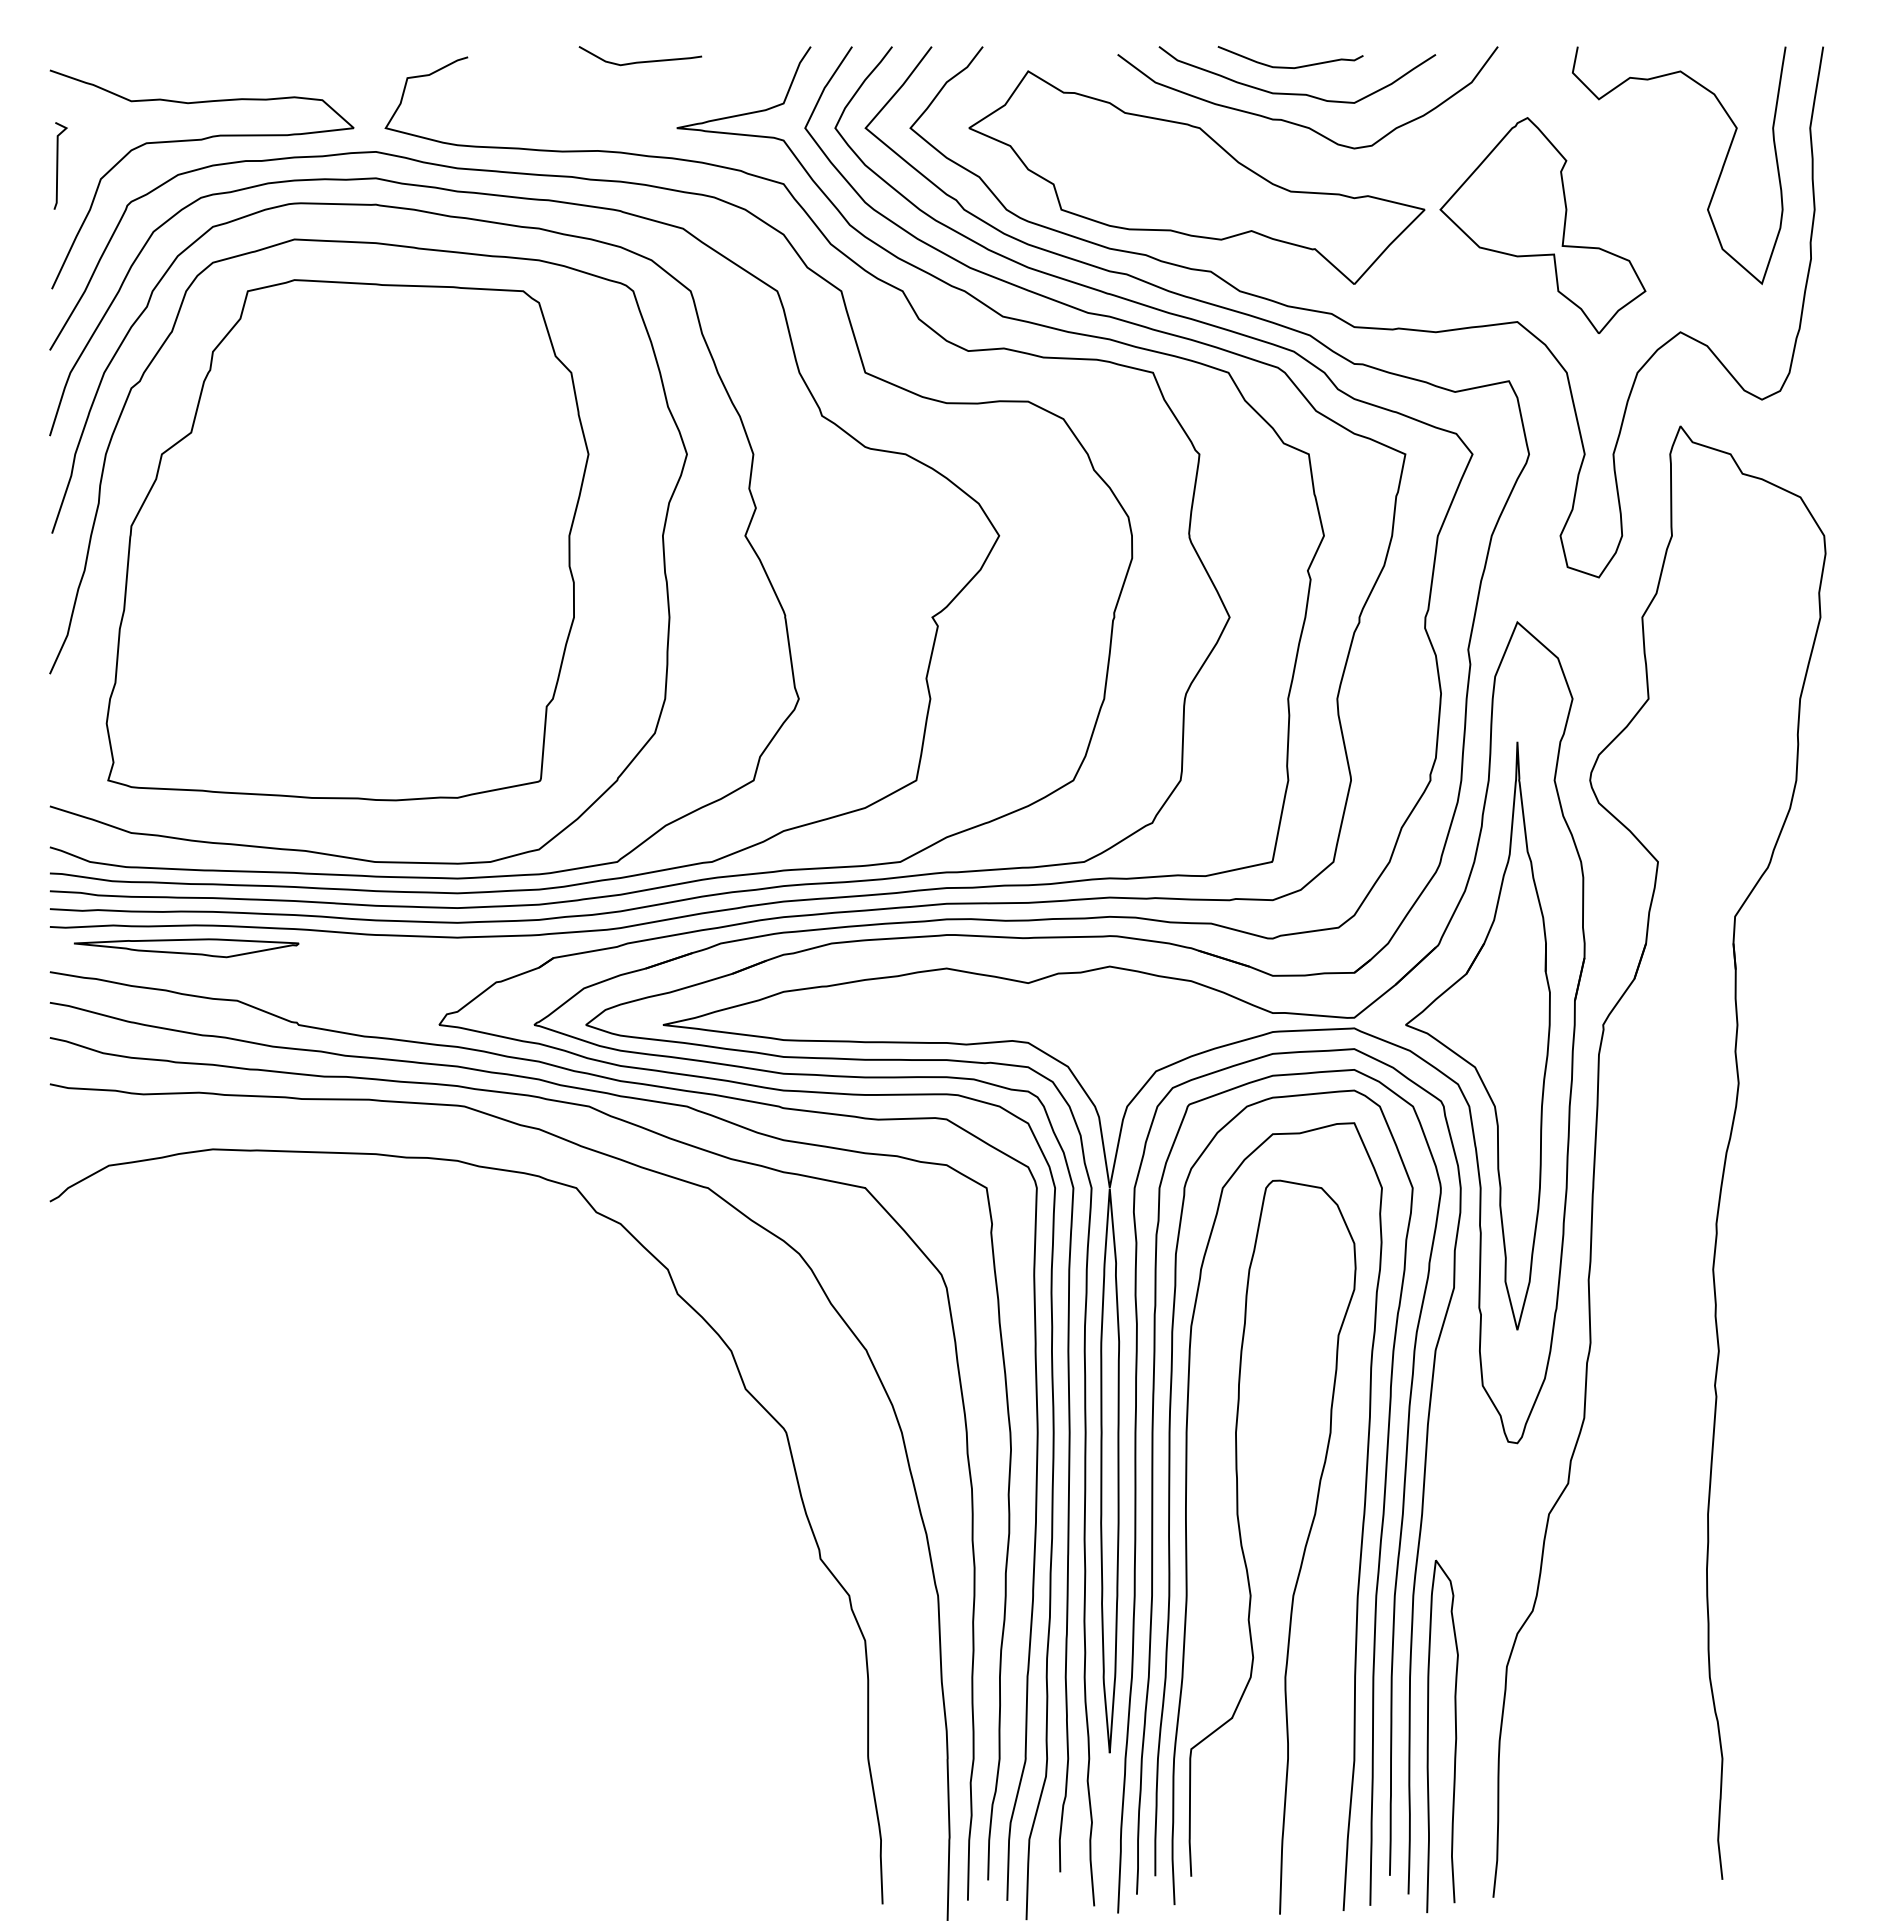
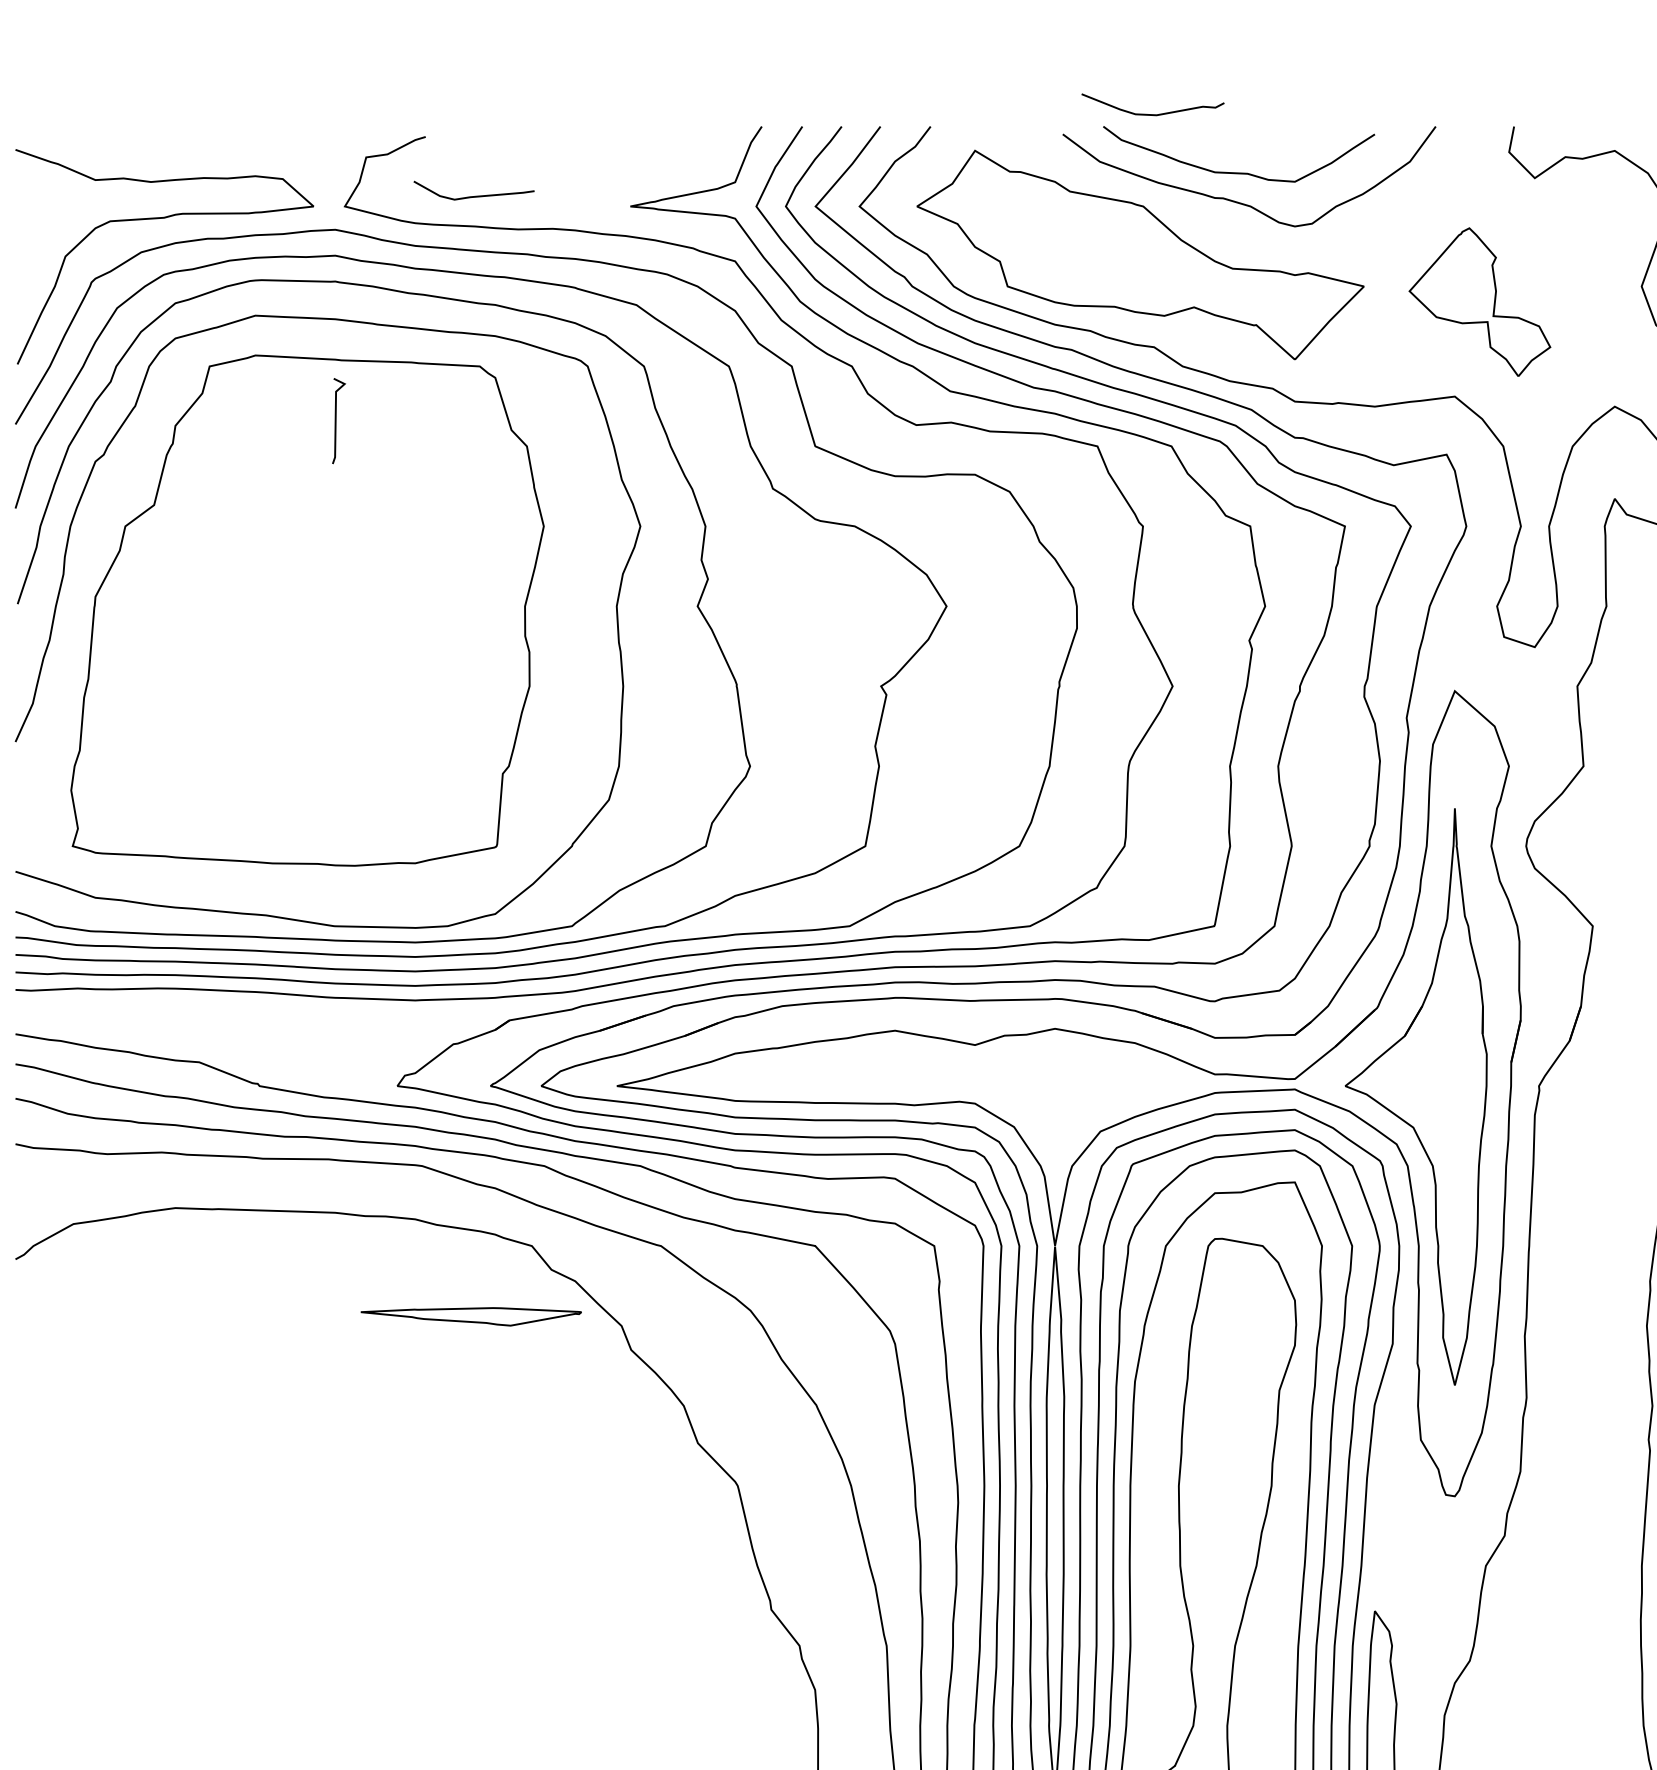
curve: (640, 61) -> (474, 196), moved
curve: (1286, 66) -> (1148, 113), moved
line: (58, 165) -> (336, 420), moved
part: (1542, 225) -> (1479, 301), size x0.7
part: (186, 948) -> (471, 1317), moved

